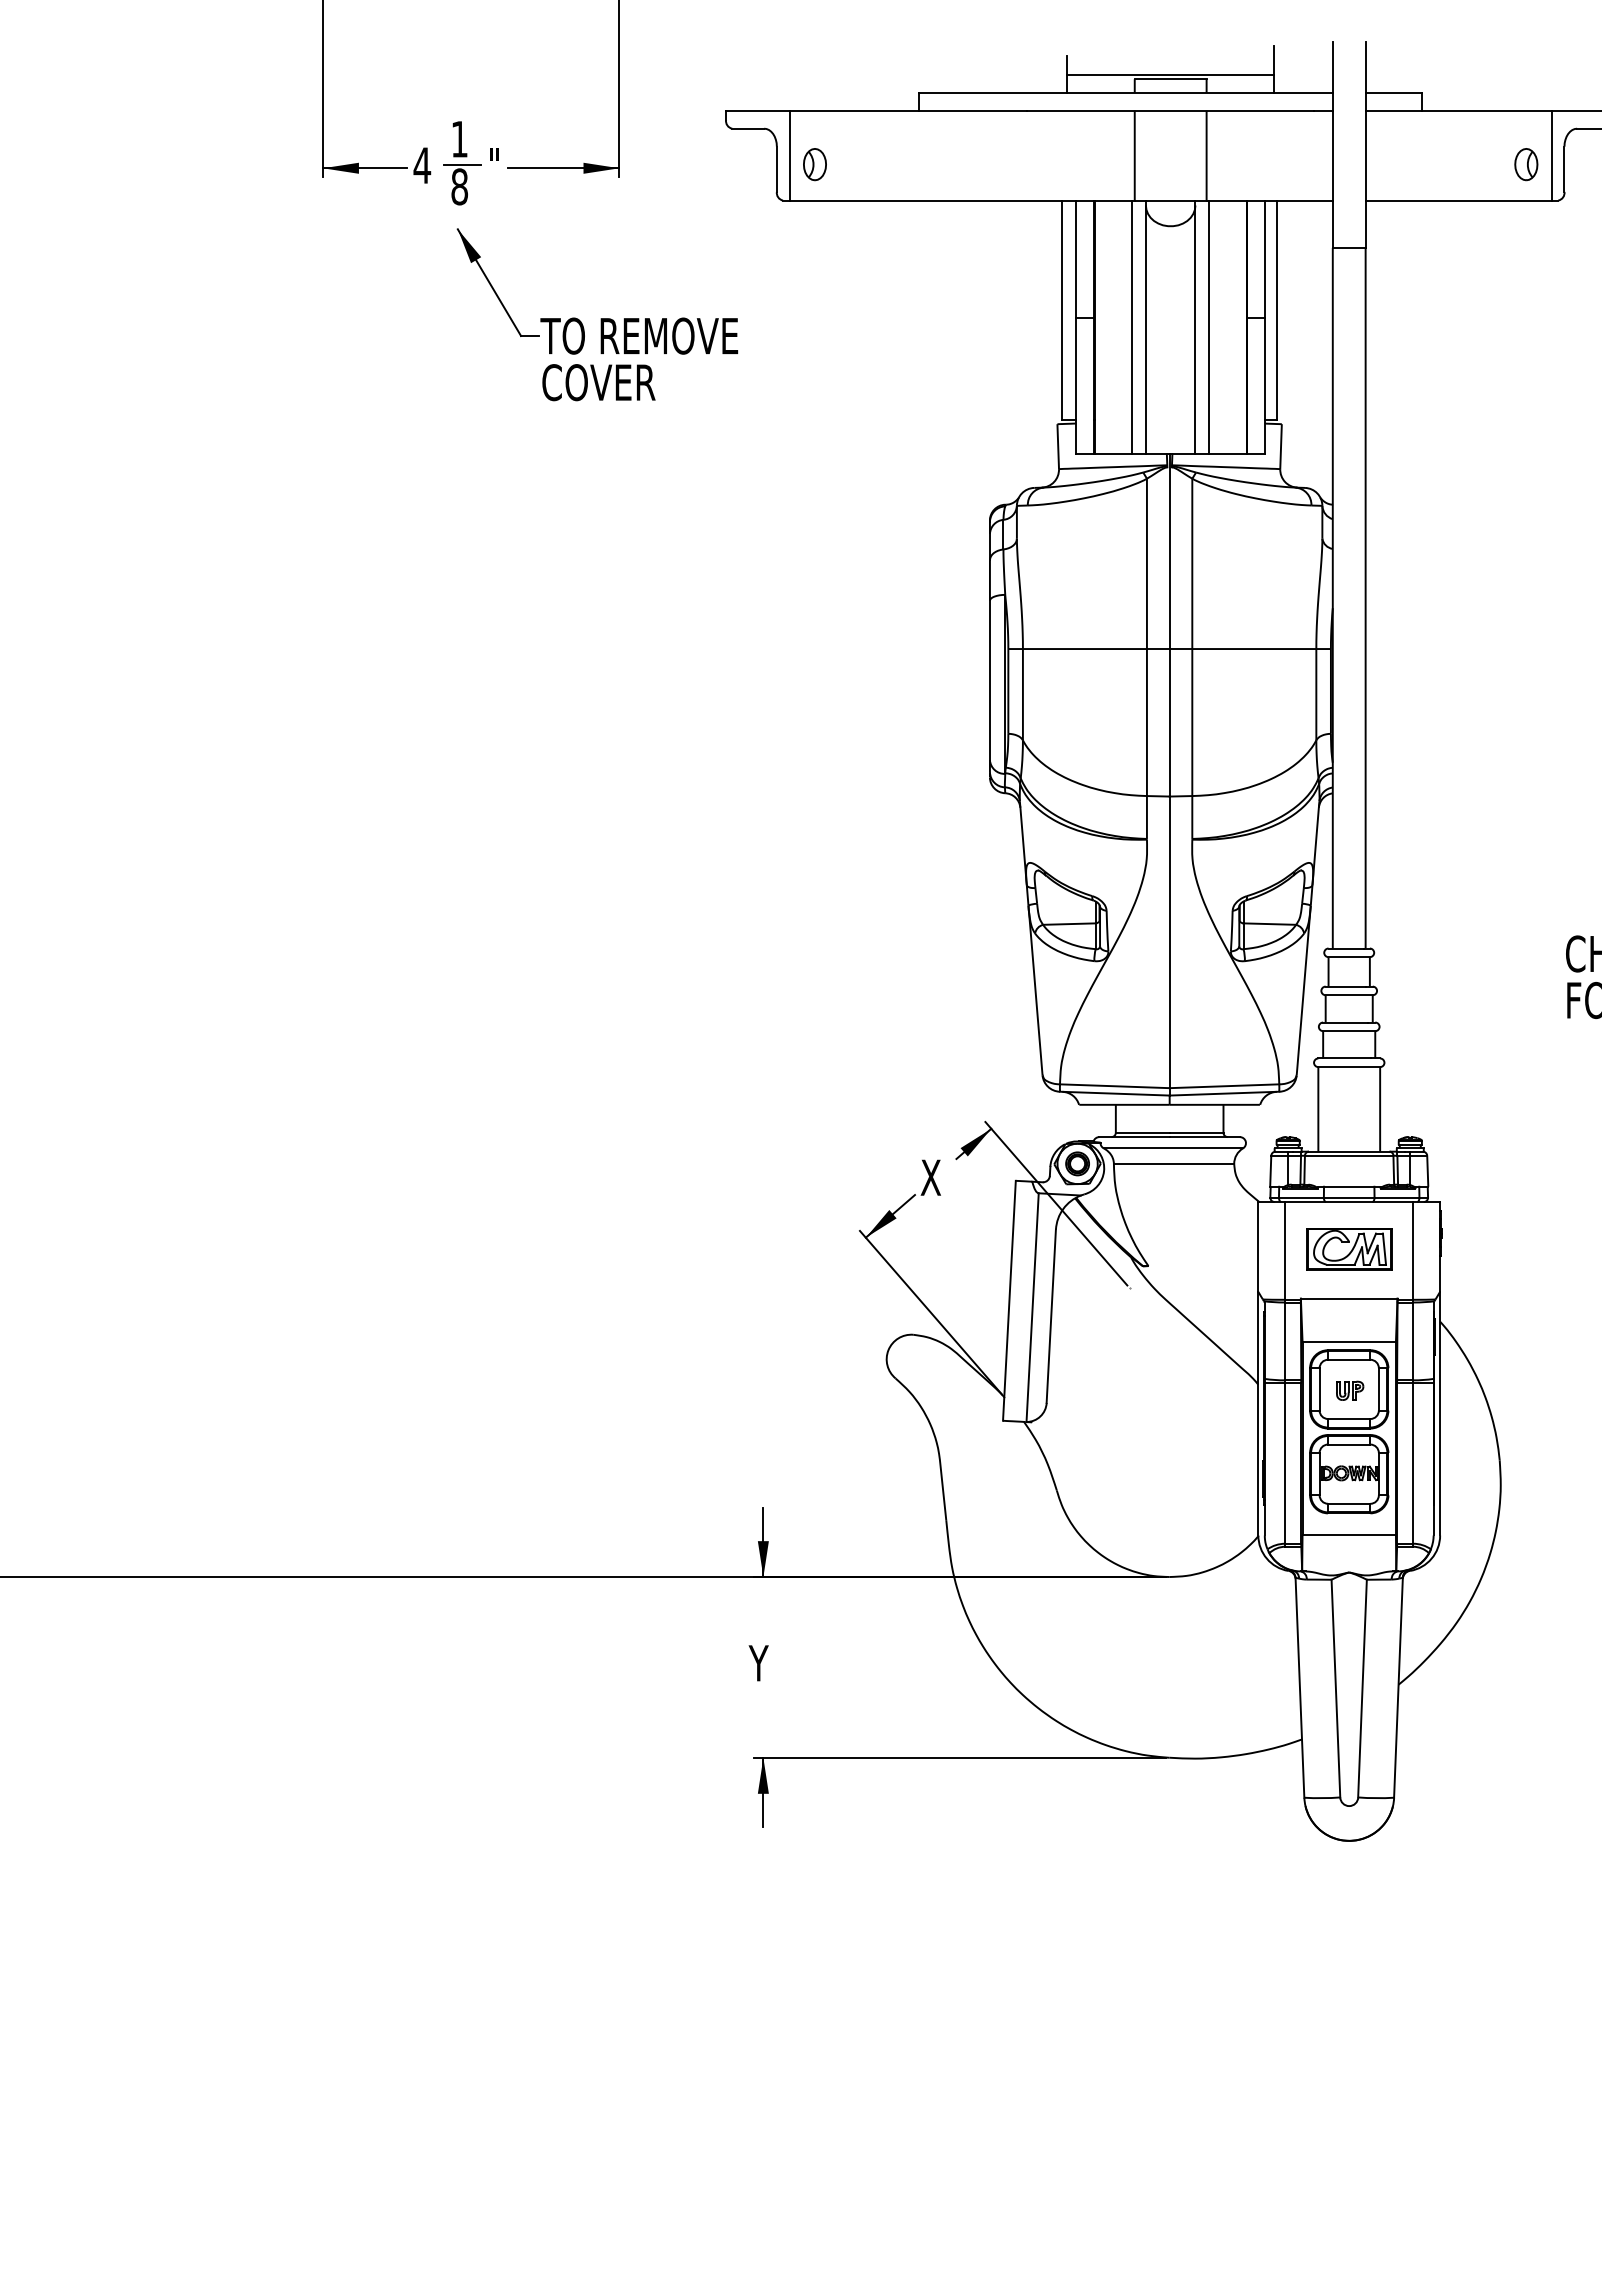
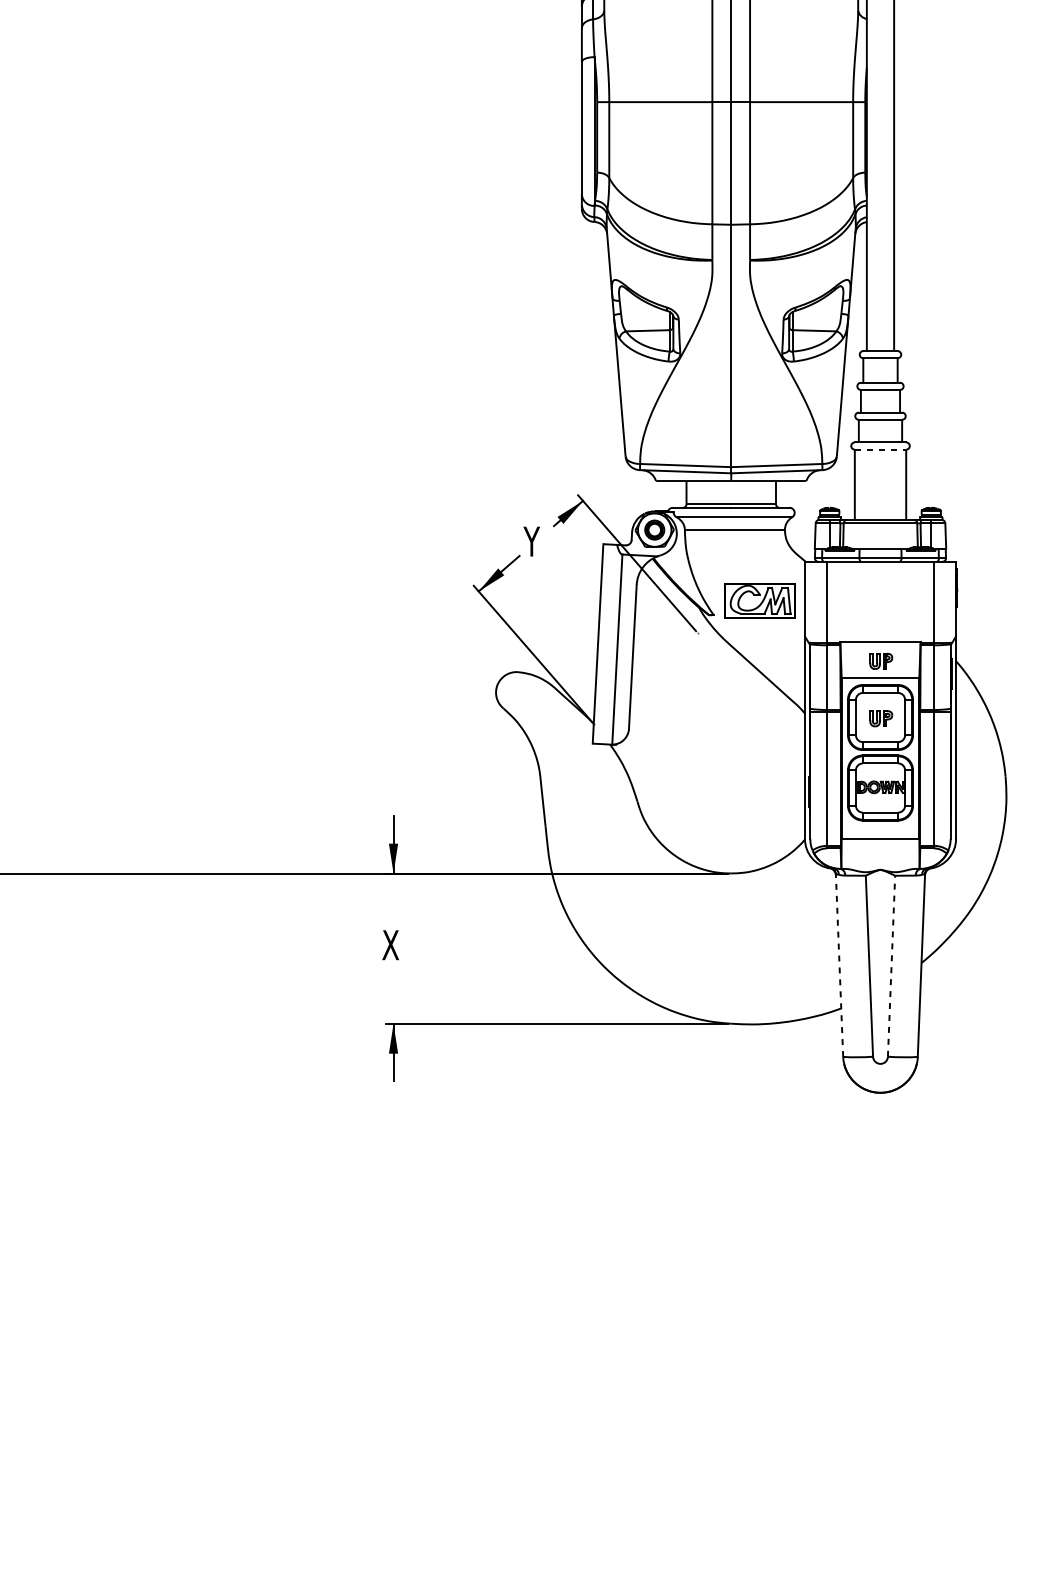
line: (1349, 1067) -> (880, 449), solid -> dashed
text: (929, 1177) -> (531, 541), X -> Y
part: (1349, 1249) -> (760, 601), moved
part: (1350, 1321) -> (881, 661), added
text: (758, 1663) -> (389, 945), Y -> X
line: (1299, 1687) -> (839, 965), solid -> dashed
line: (1362, 1688) -> (891, 966), solid -> dashed

